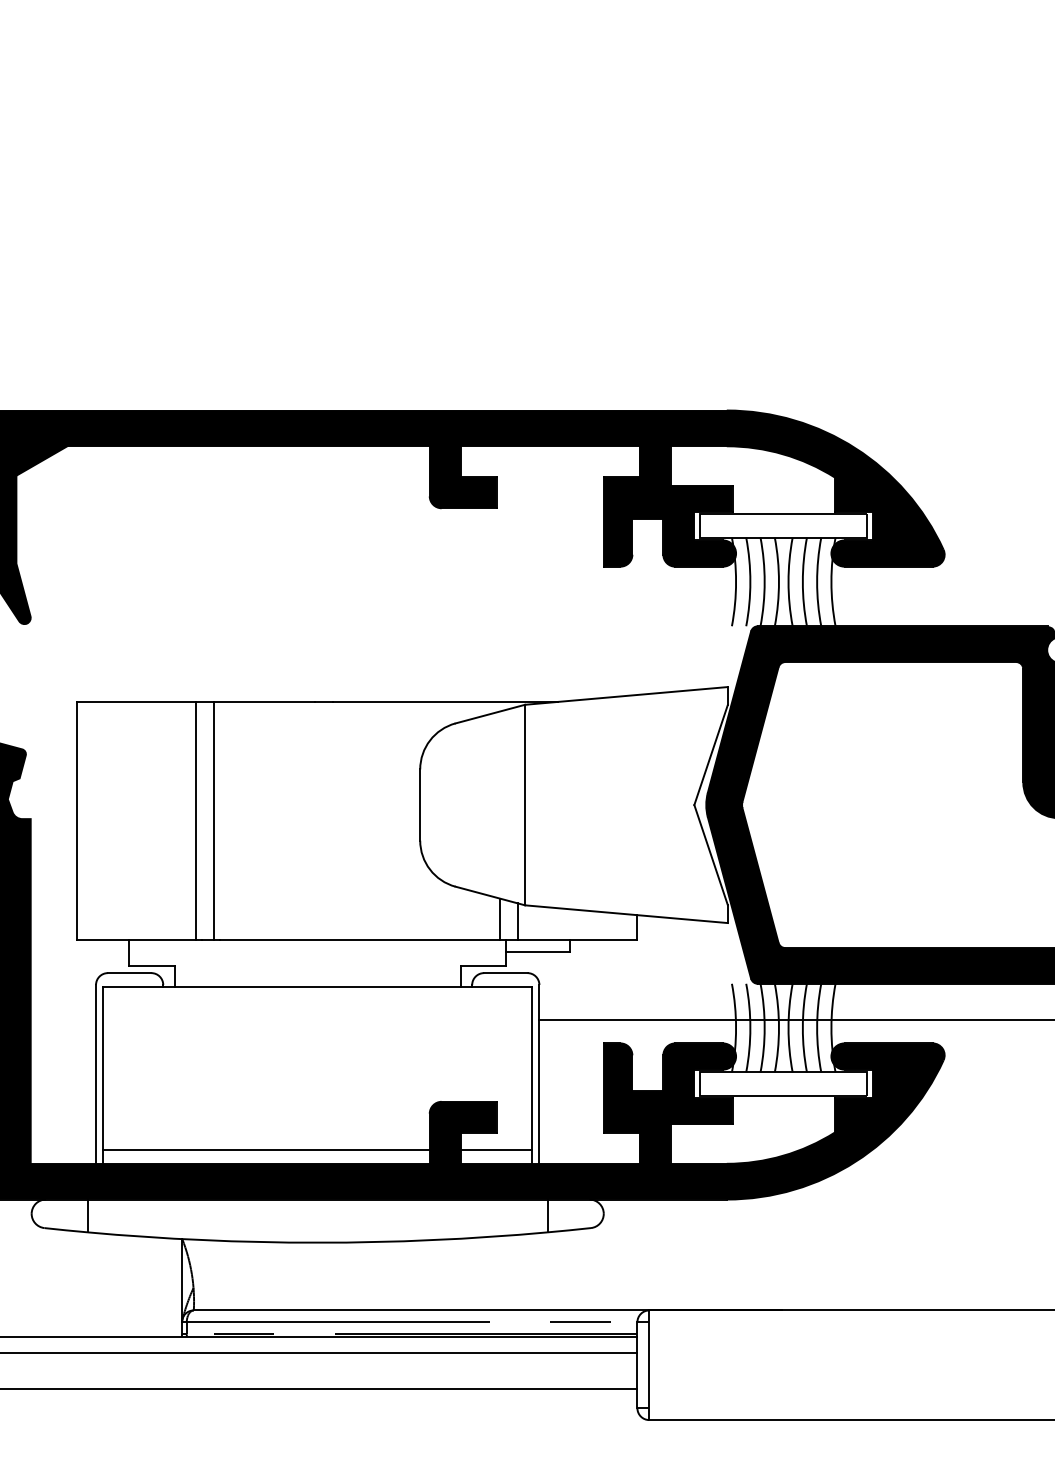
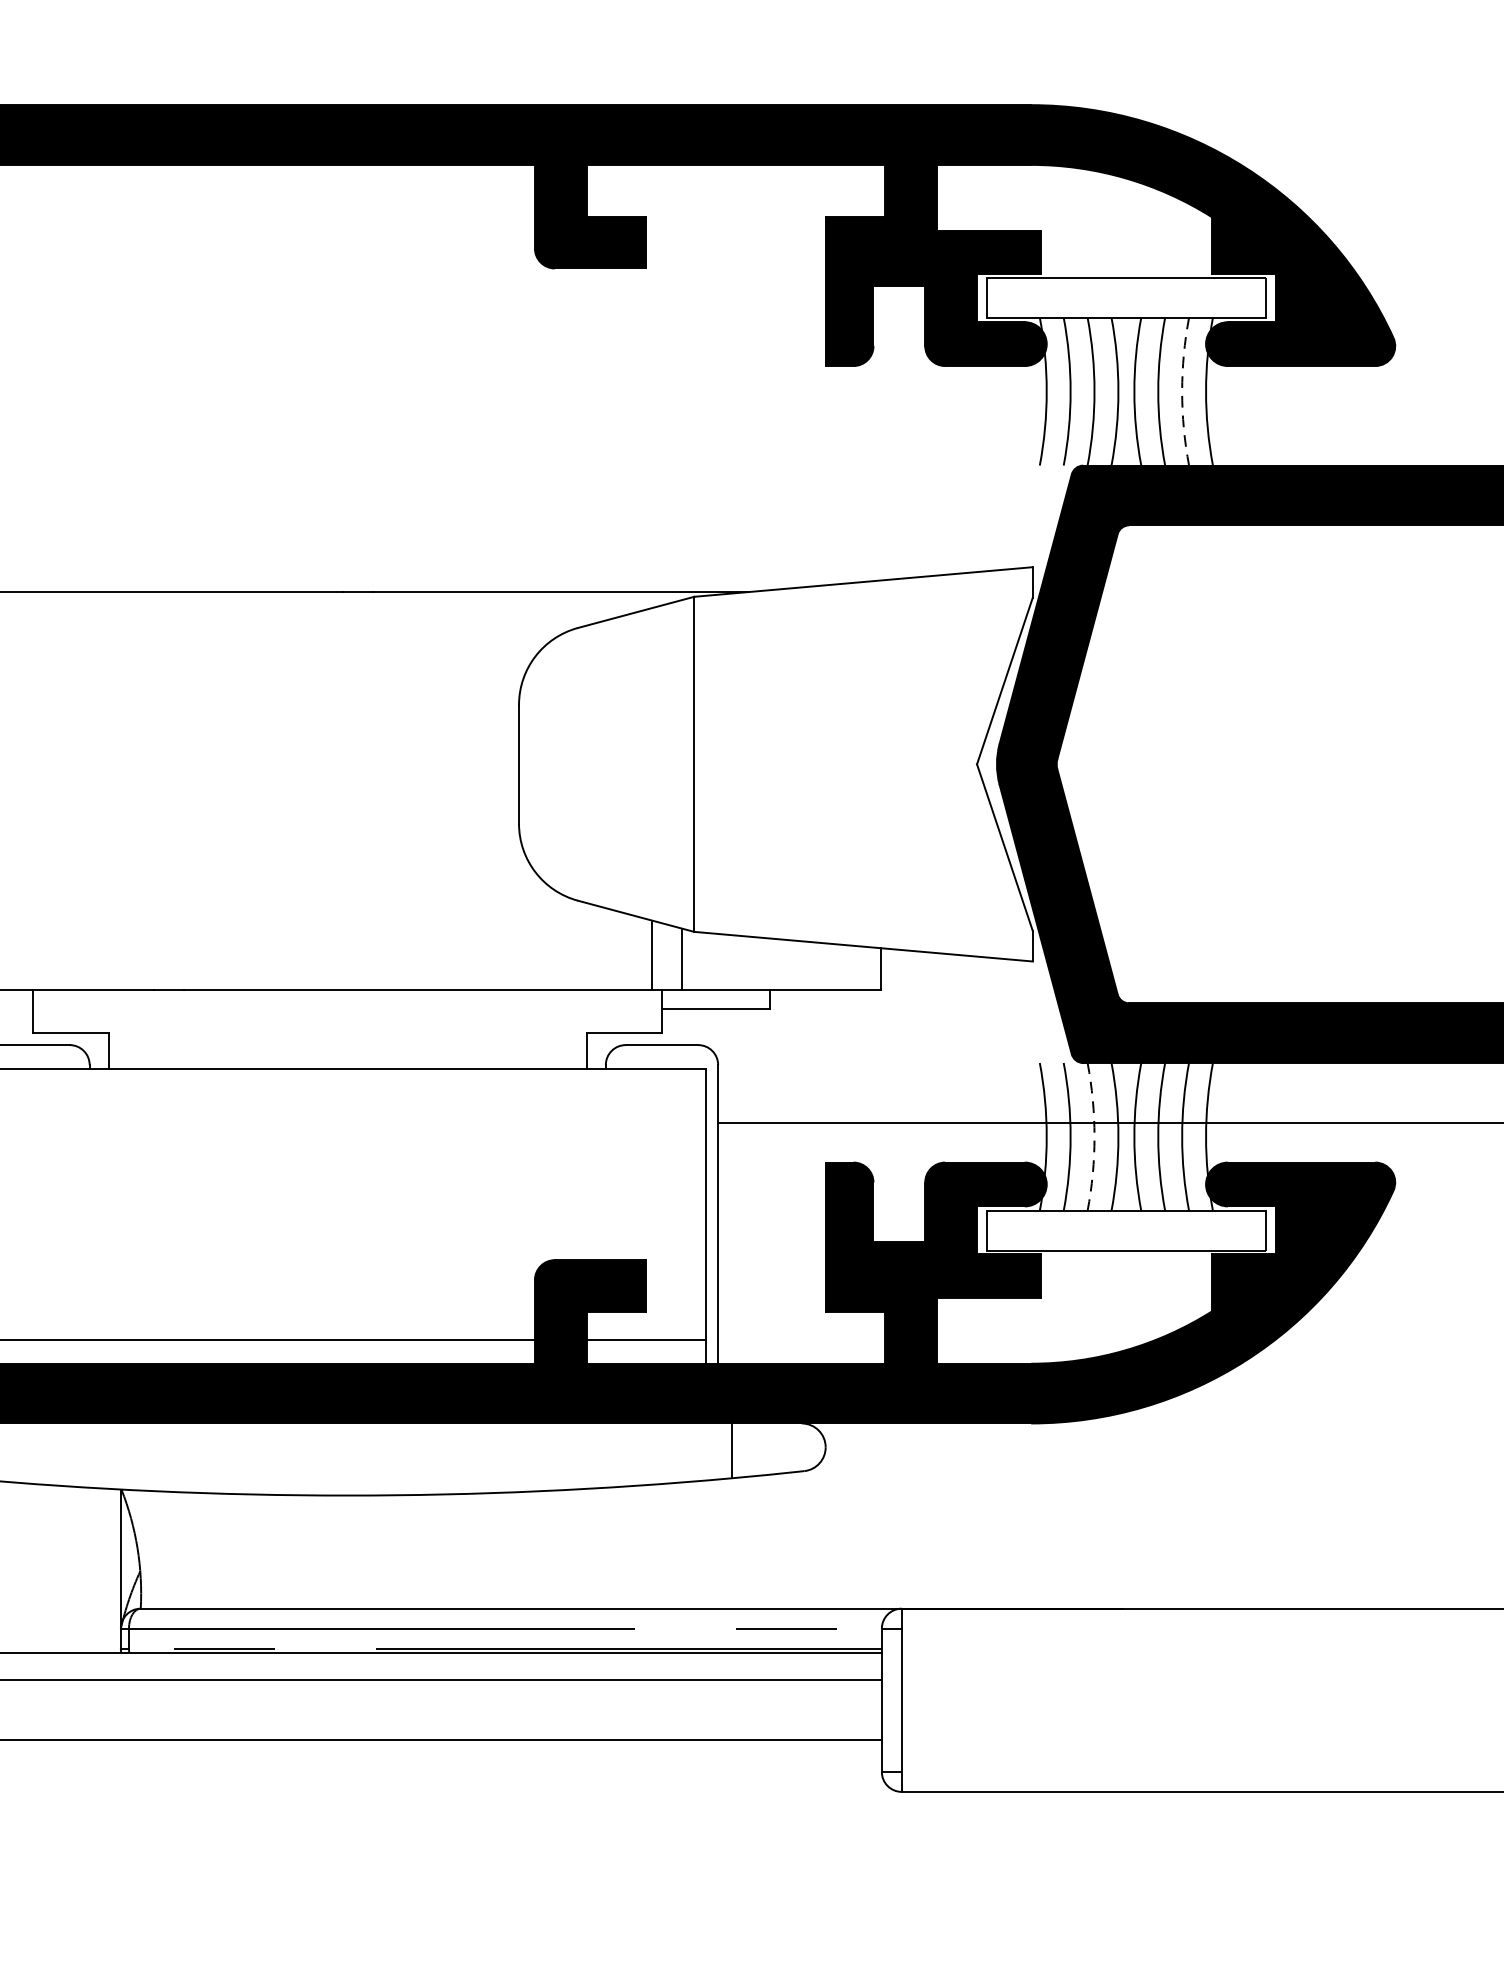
arc: (817, 581) -> (1182, 390), solid -> dashed
line: (195, 820) -> (143, 790), removed
line: (213, 820) -> (173, 790), removed
arc: (764, 1028) -> (1094, 1137), solid -> dashed

